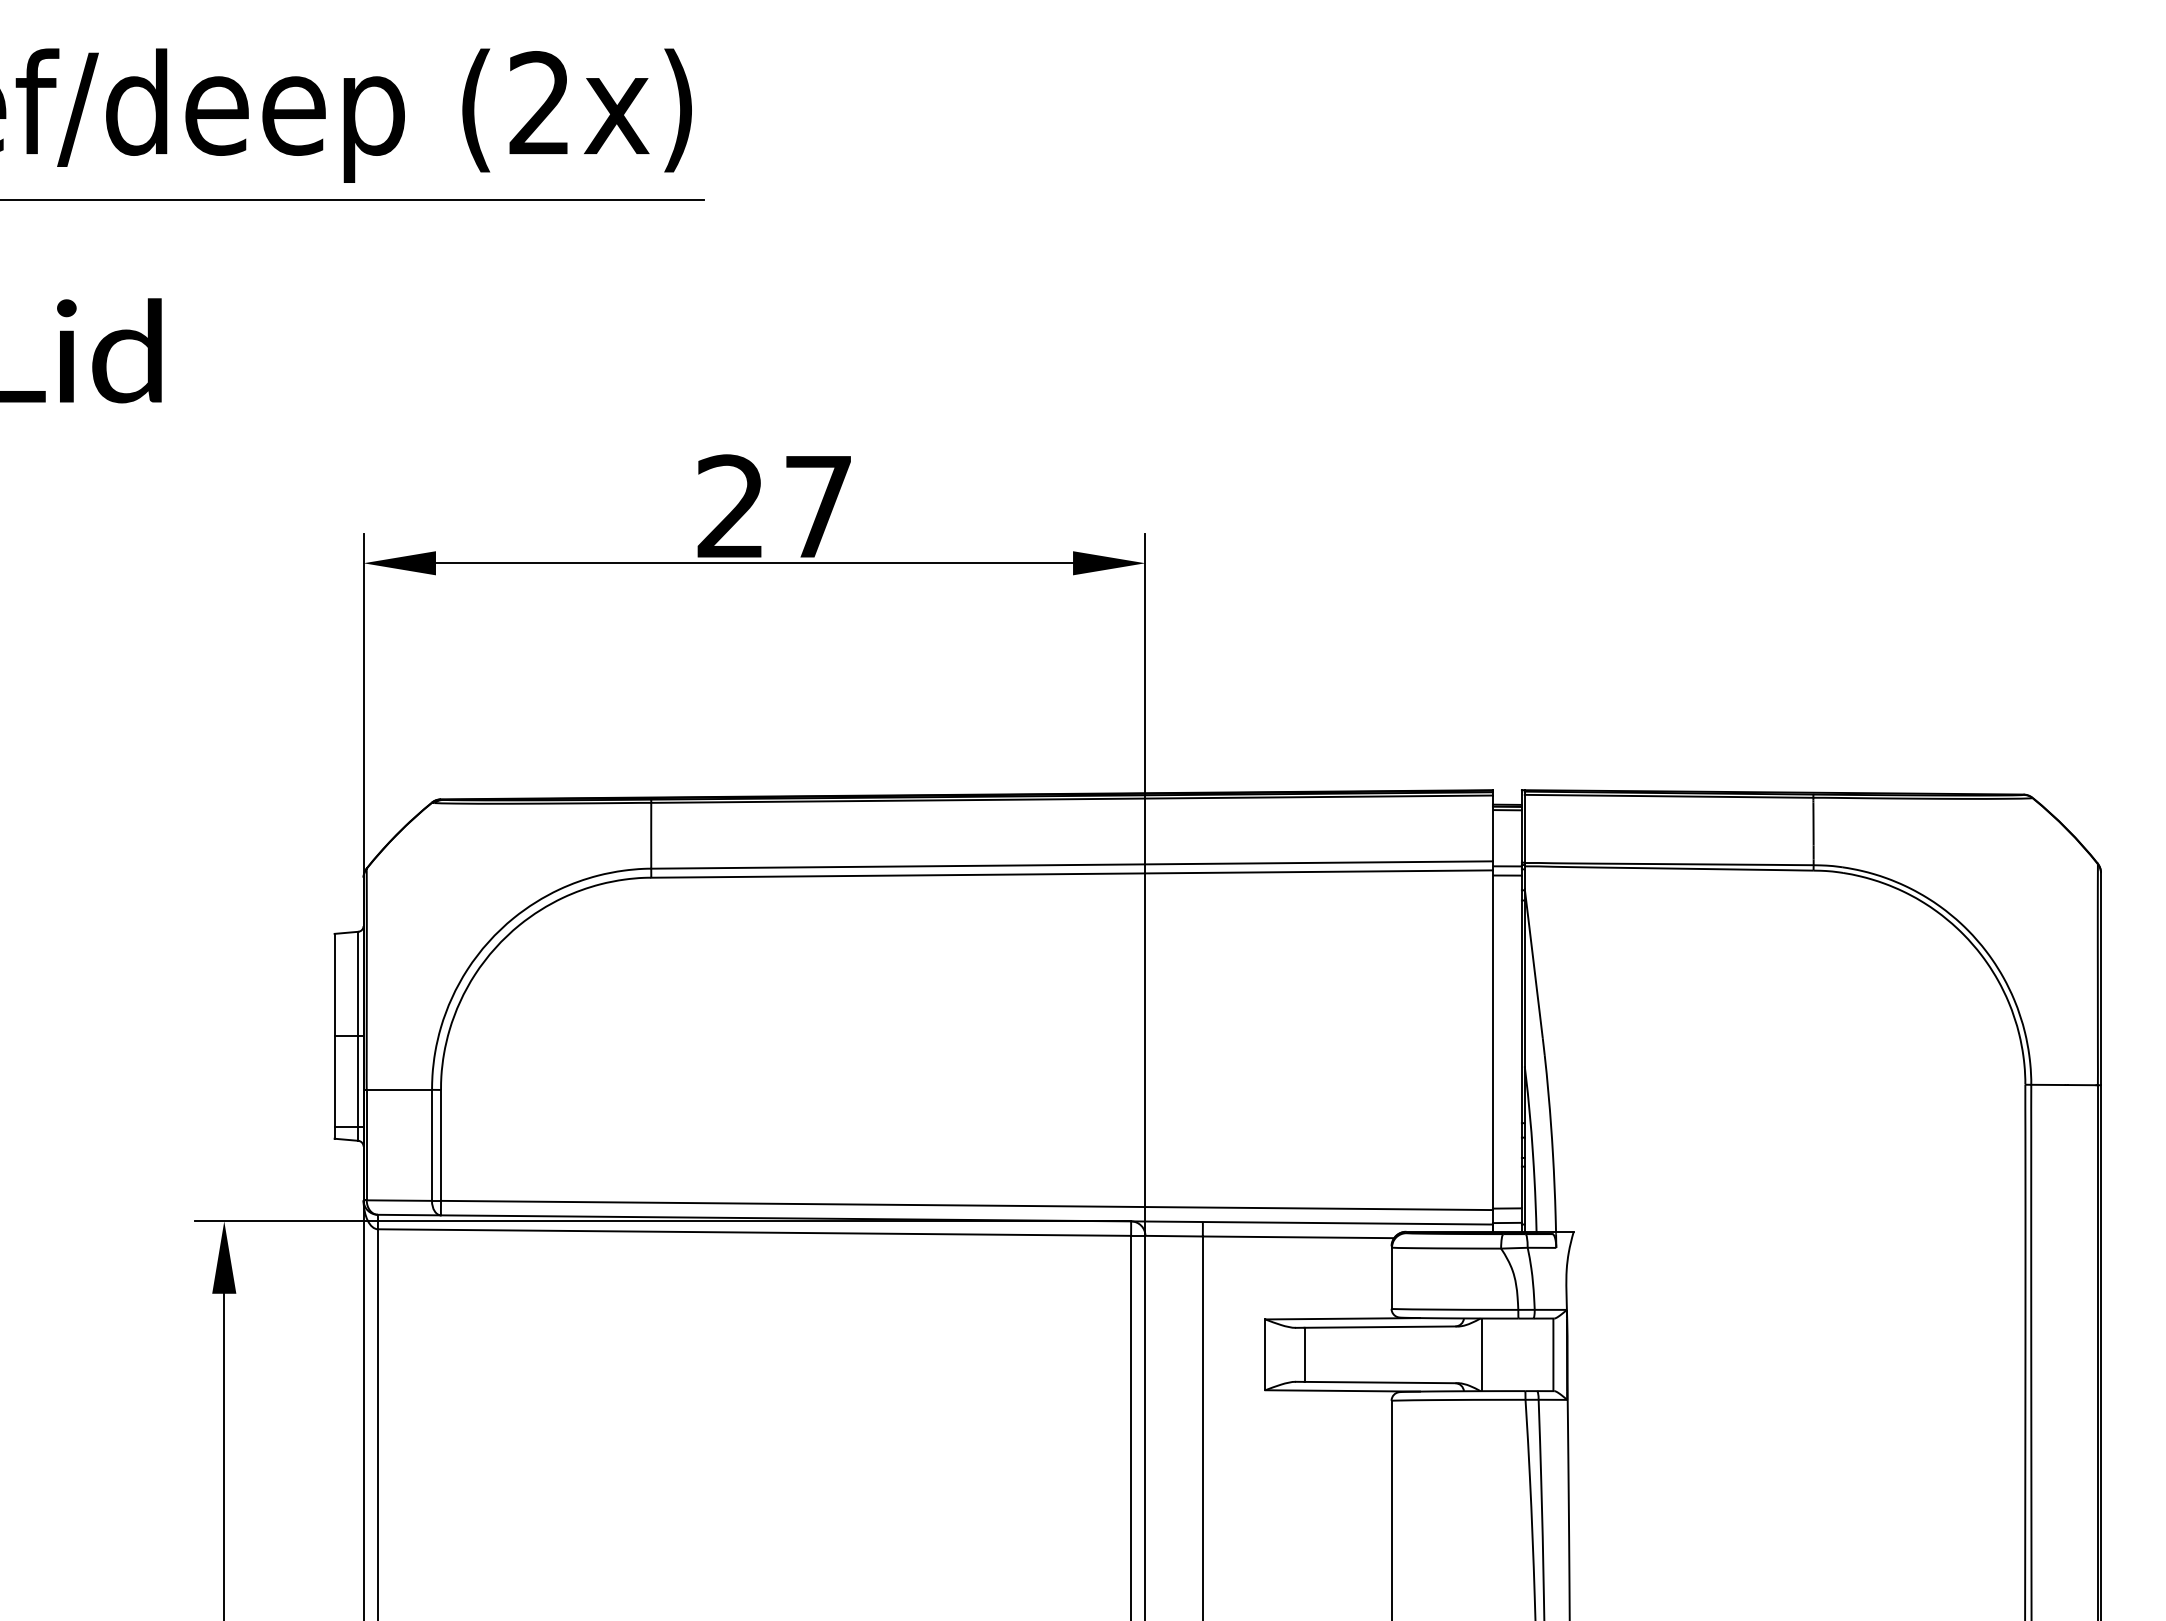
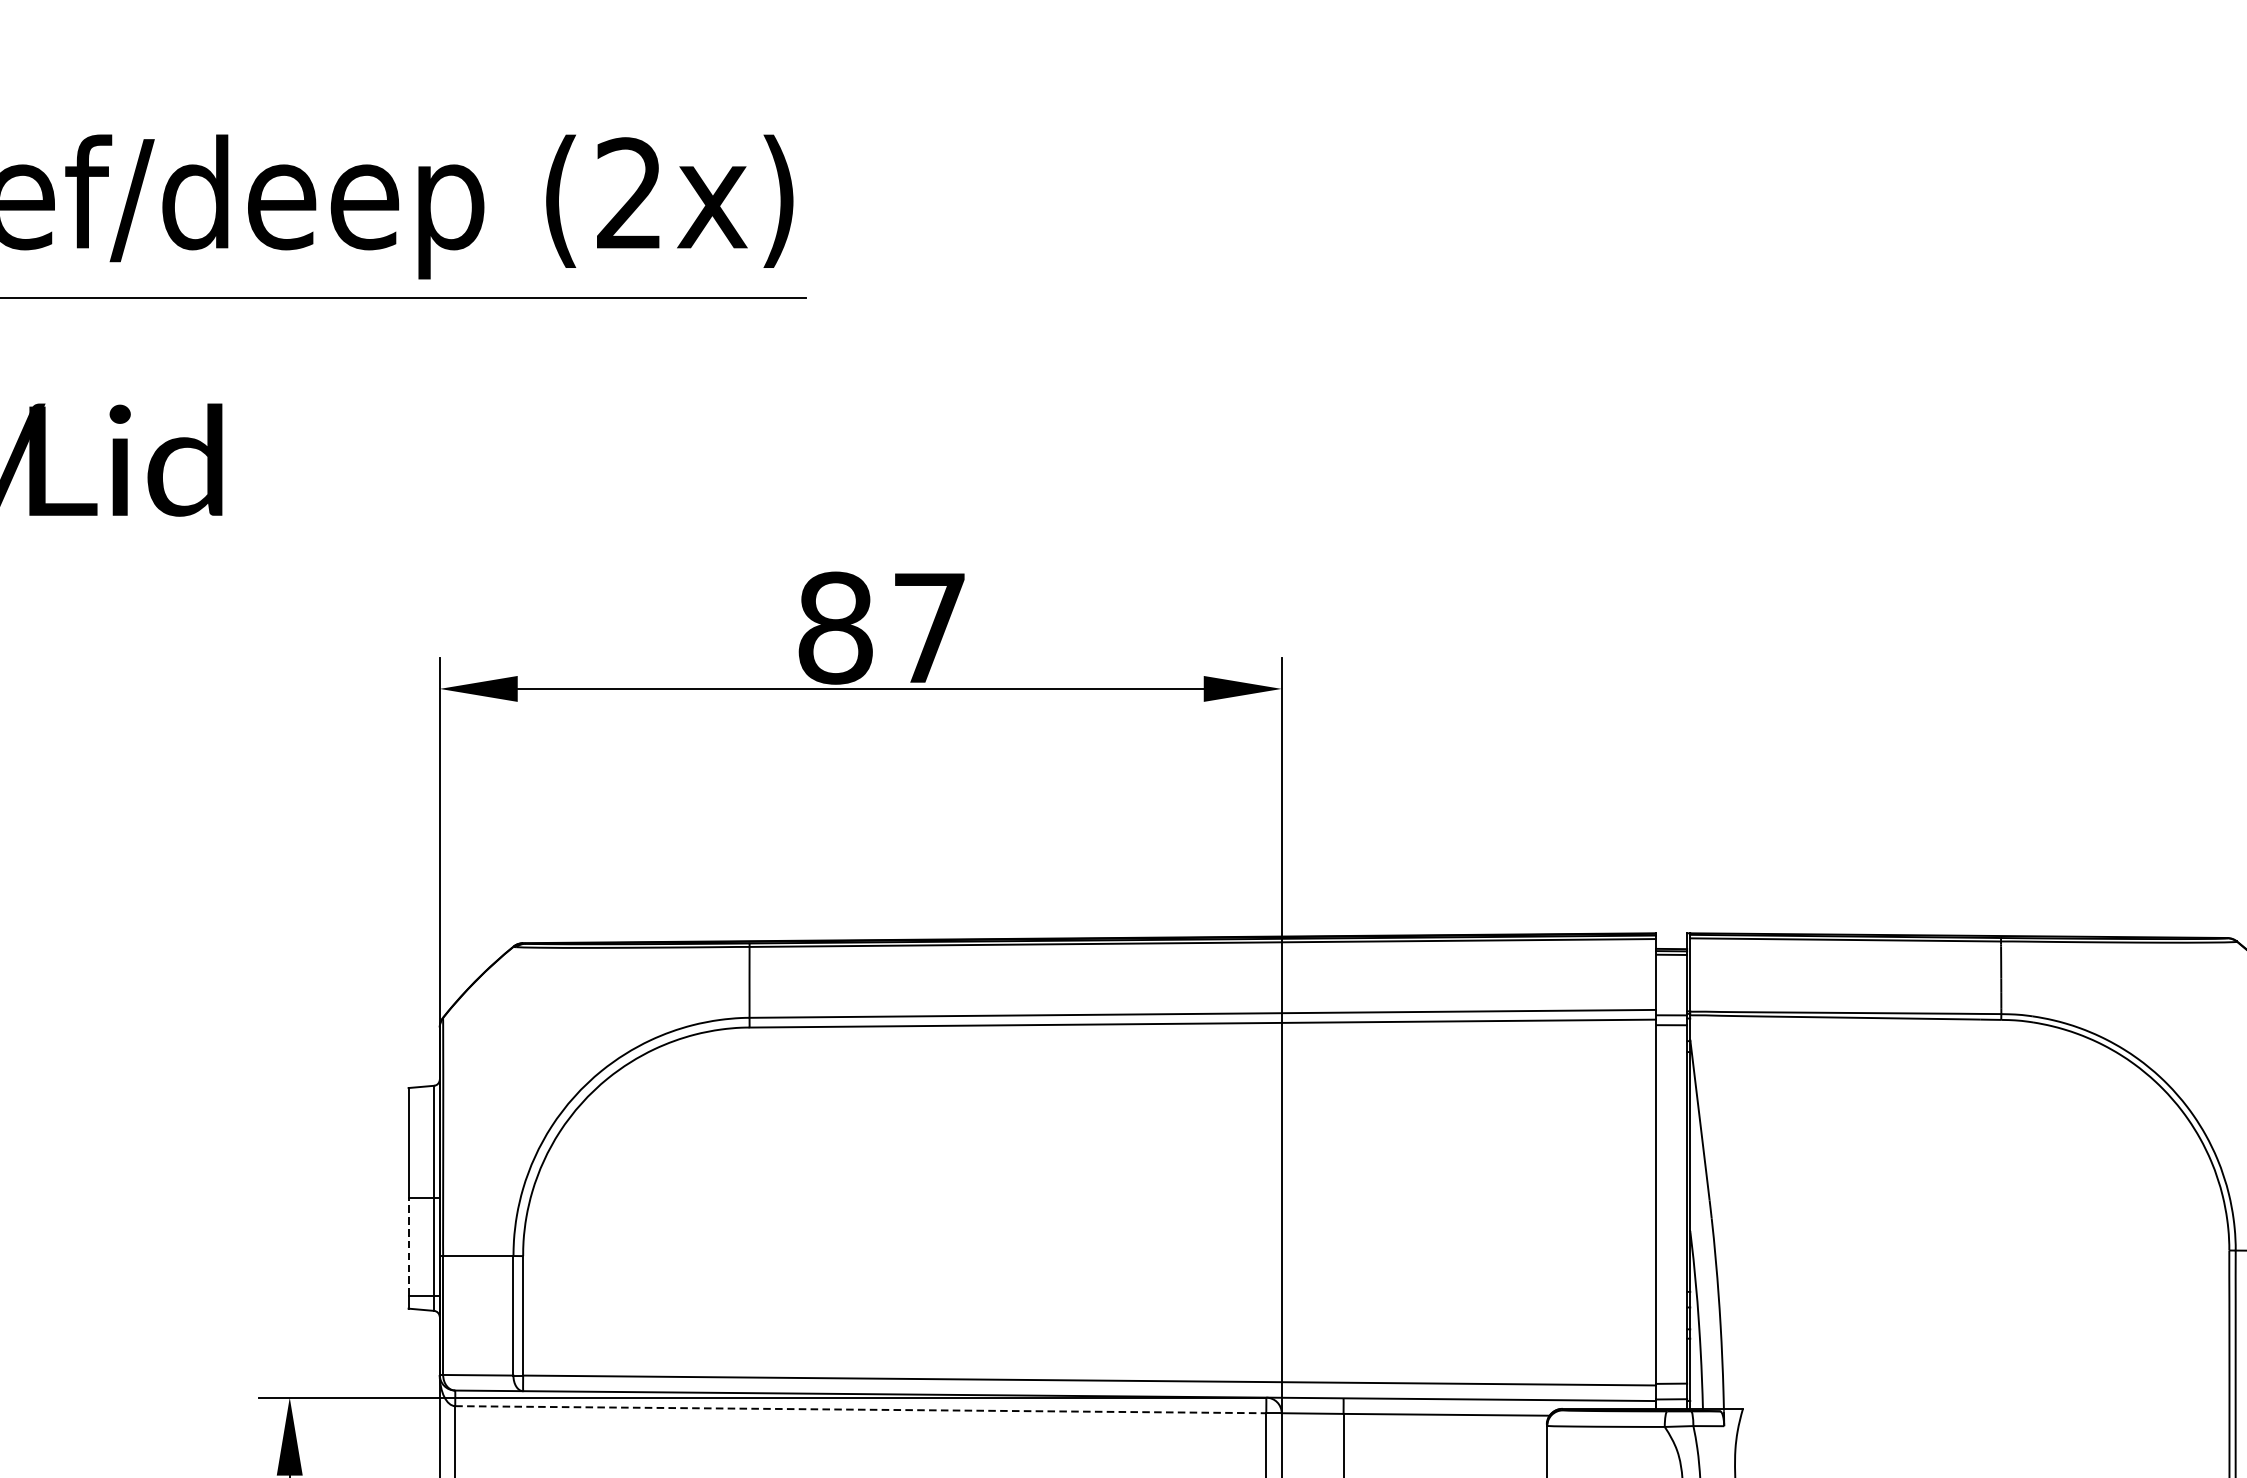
text: (731, 506) -> (835, 627), 27 -> 87
line: (334, 1081) -> (408, 1247), solid -> dashed
line: (754, 1232) -> (860, 1409), solid -> dashed

